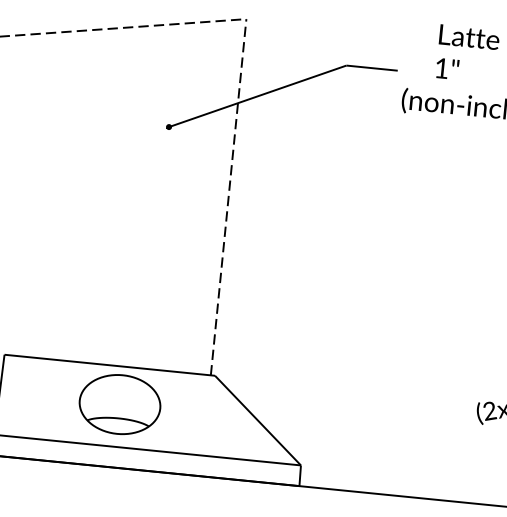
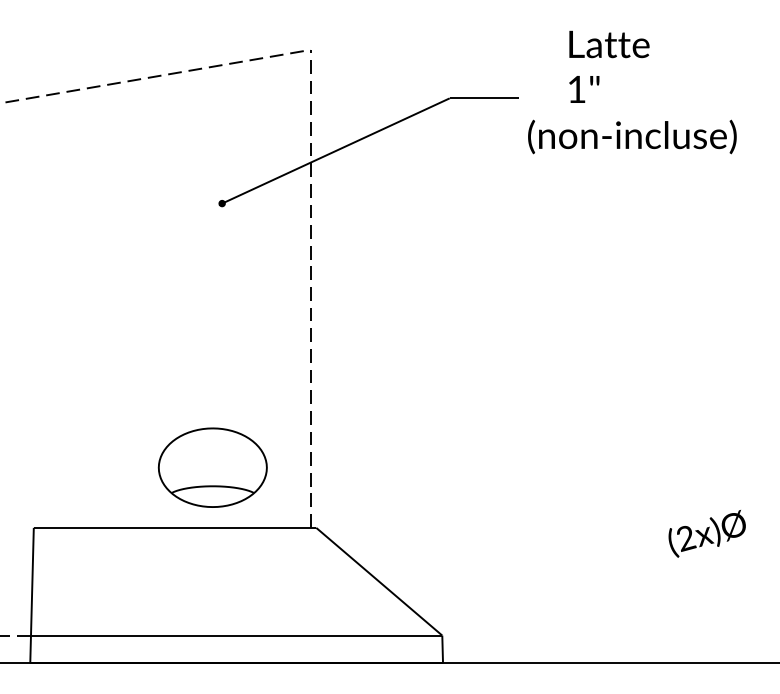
part: (119, 404) -> (212, 467), moved

